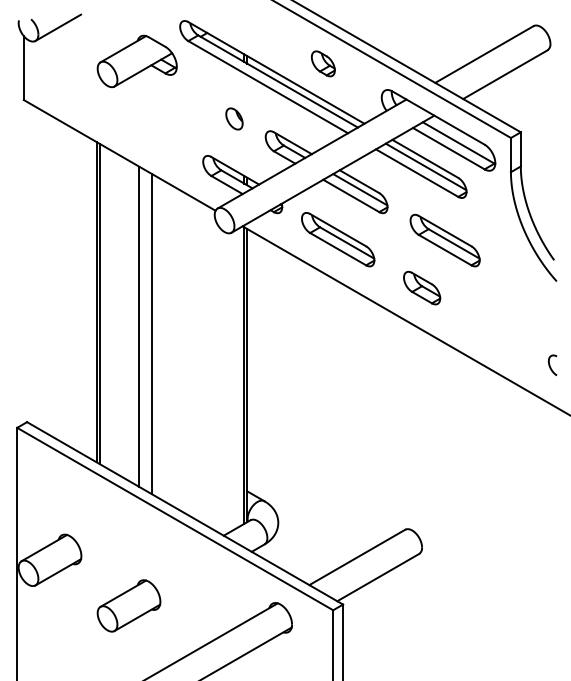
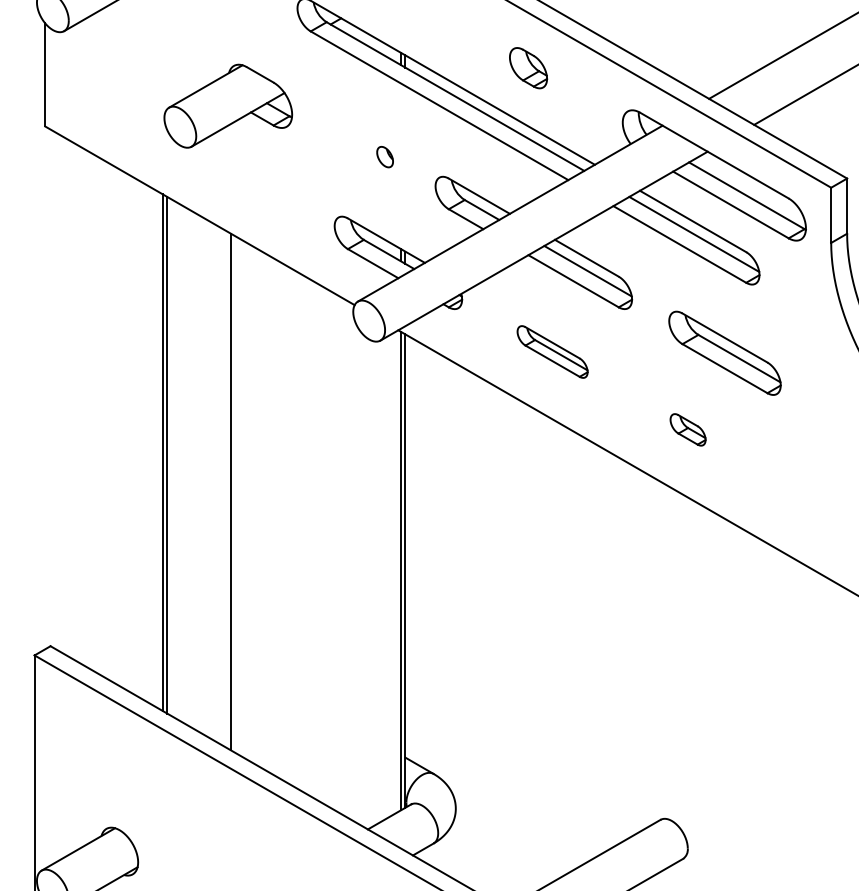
part: (136, 61) -> (227, 106), moved
part: (234, 118) -> (385, 156), size x0.6
part: (338, 239) -> (552, 351), size x0.6
part: (422, 287) -> (688, 428), size x0.6
line: (152, 334) -> (252, 504), removed

